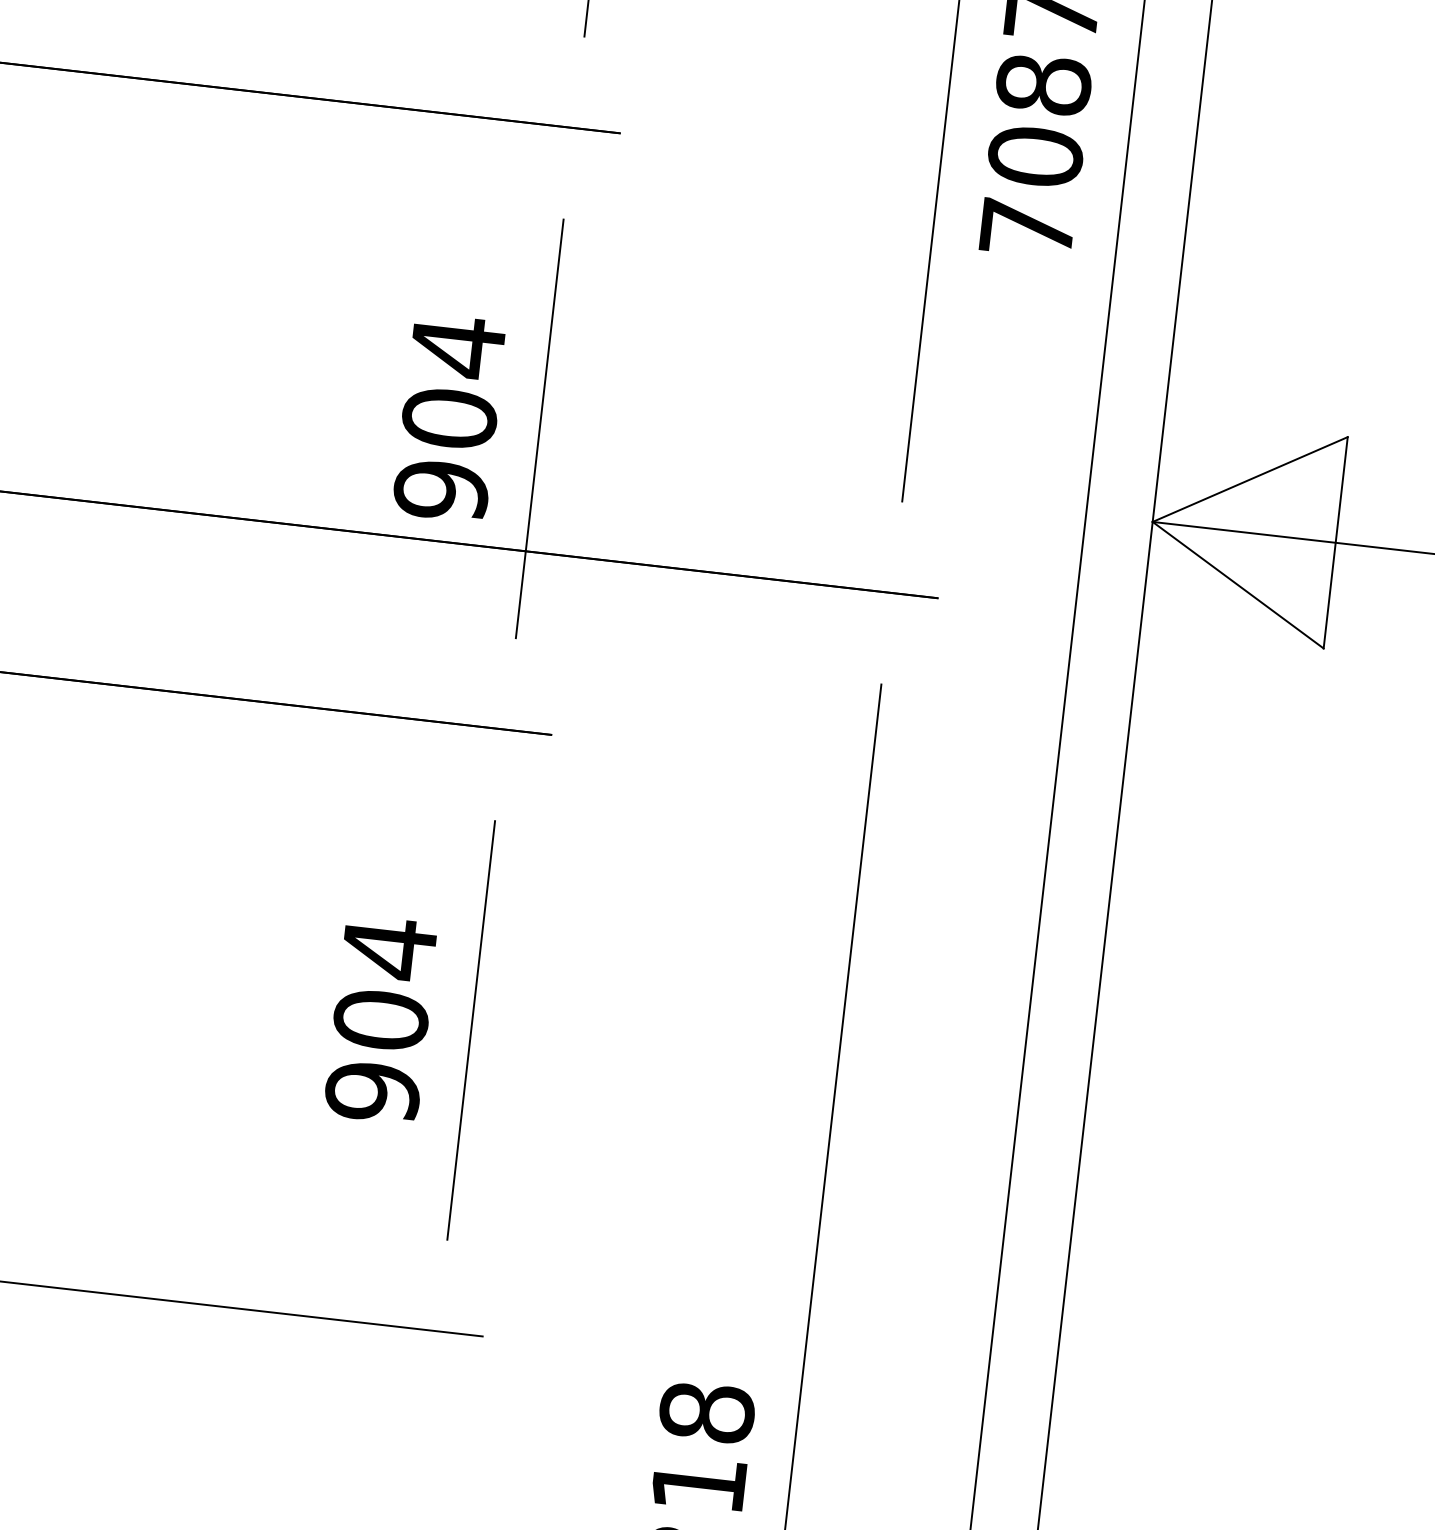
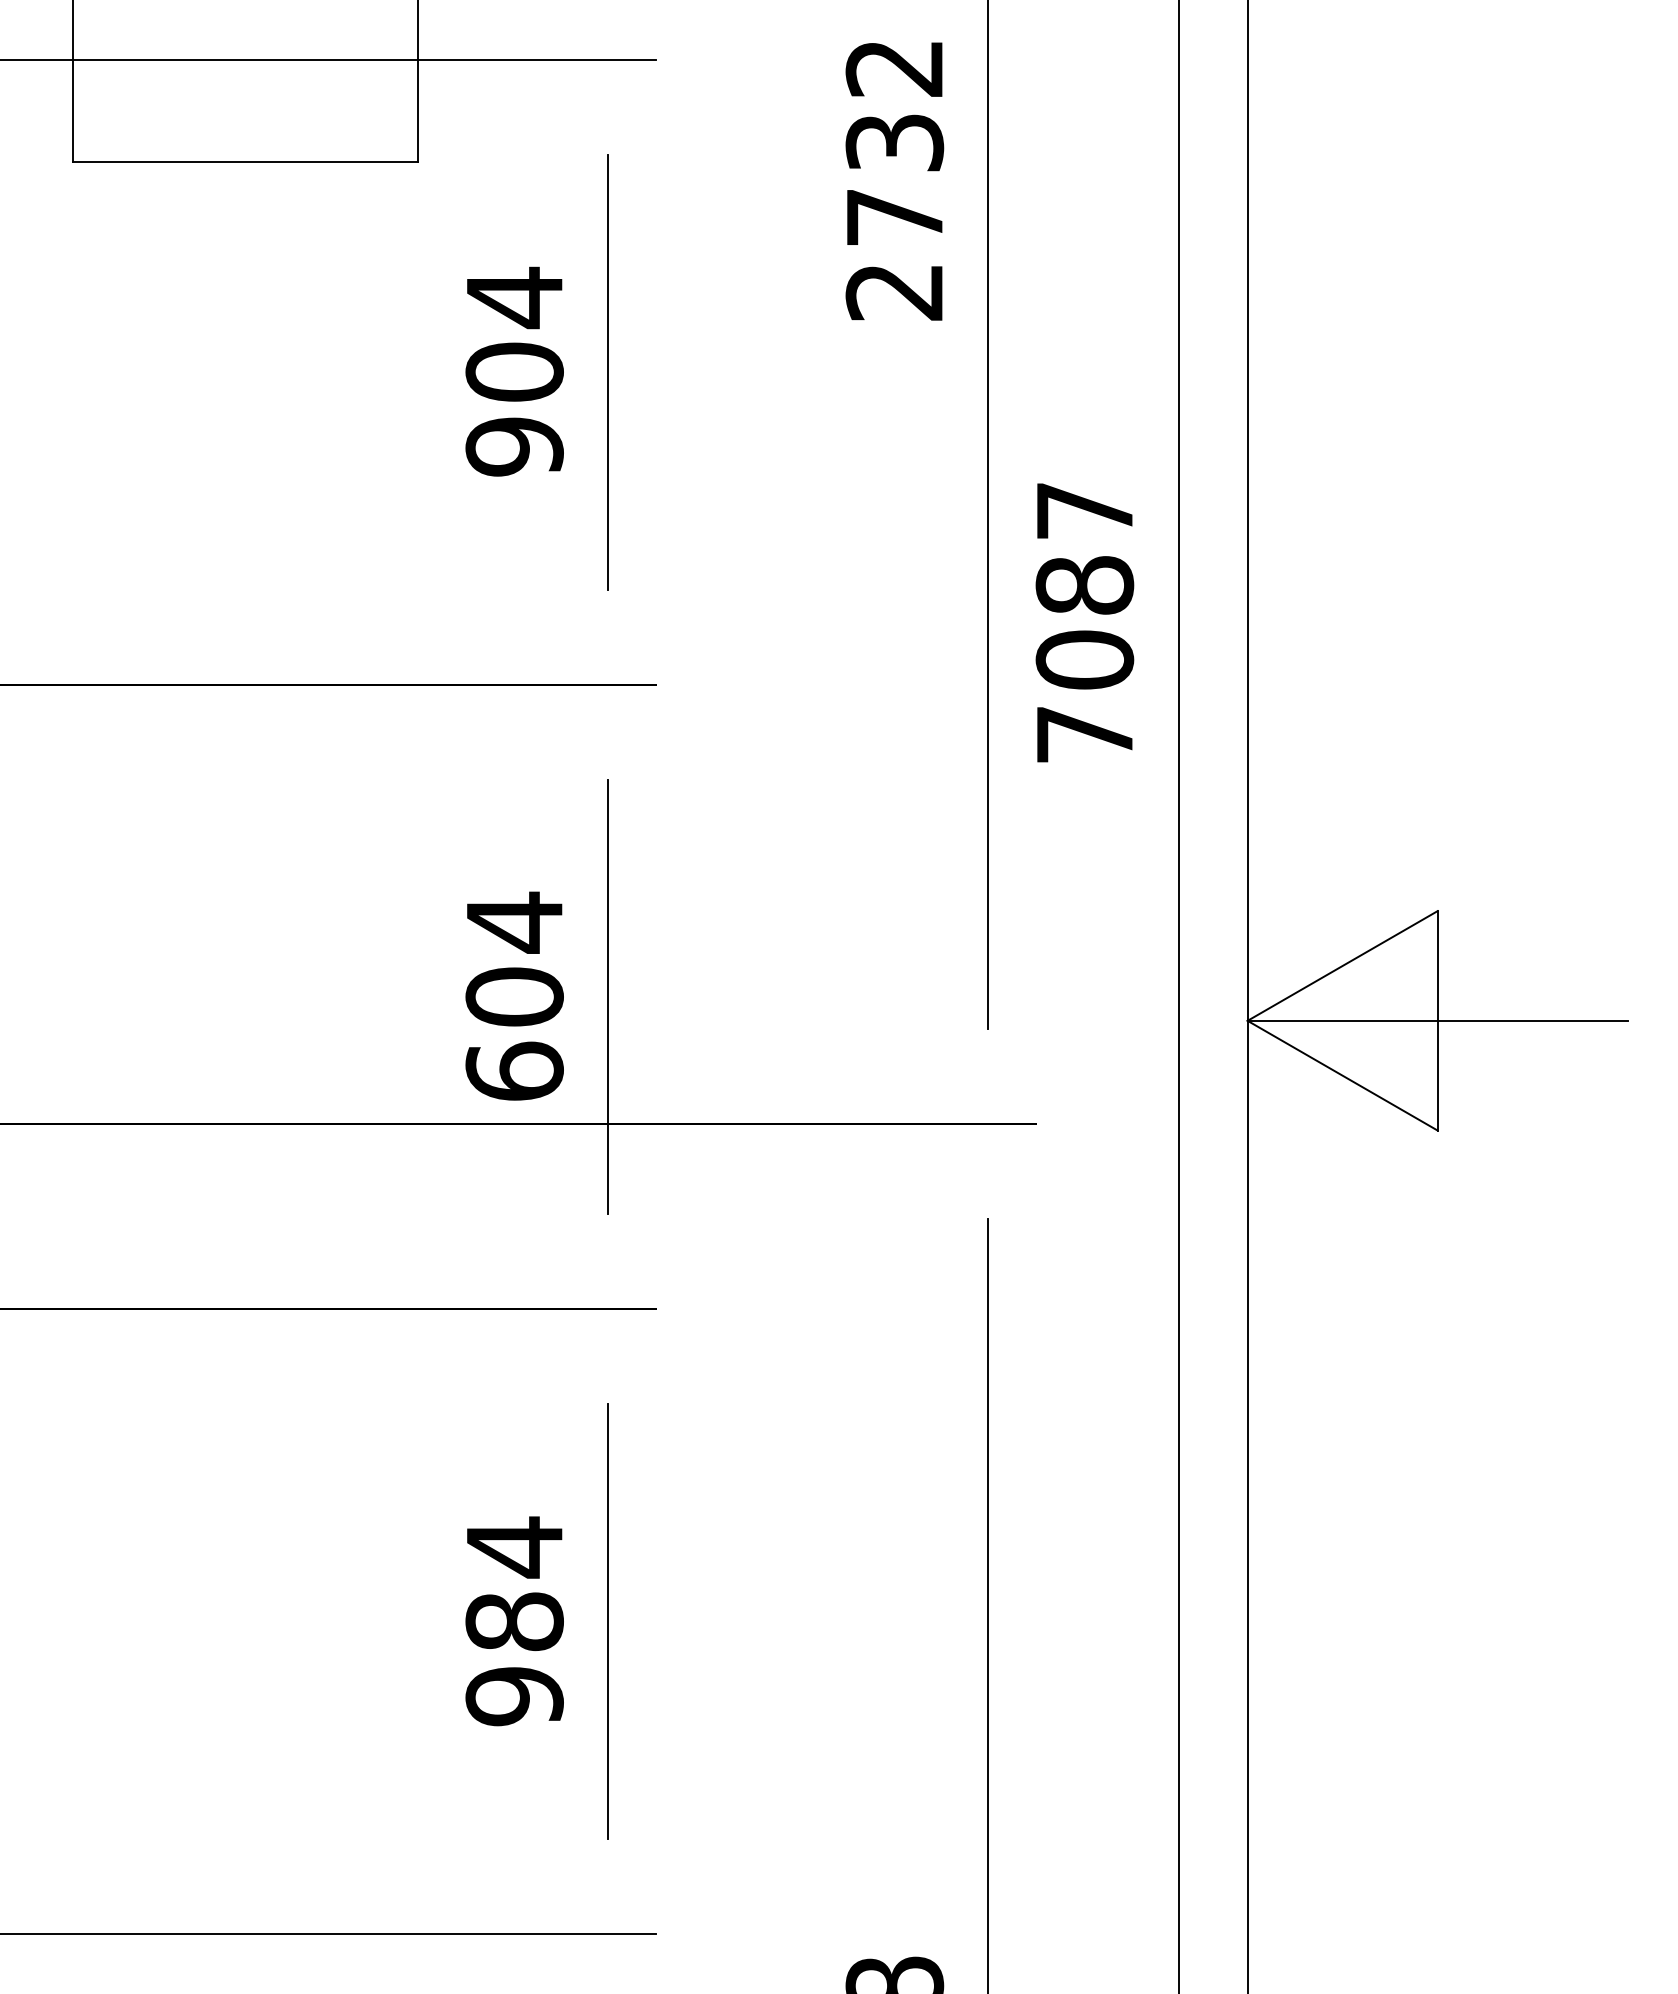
text: (441, 490) -> (514, 1071), 904 -> 604
text: (380, 1019) -> (514, 1621), 904 -> 984

